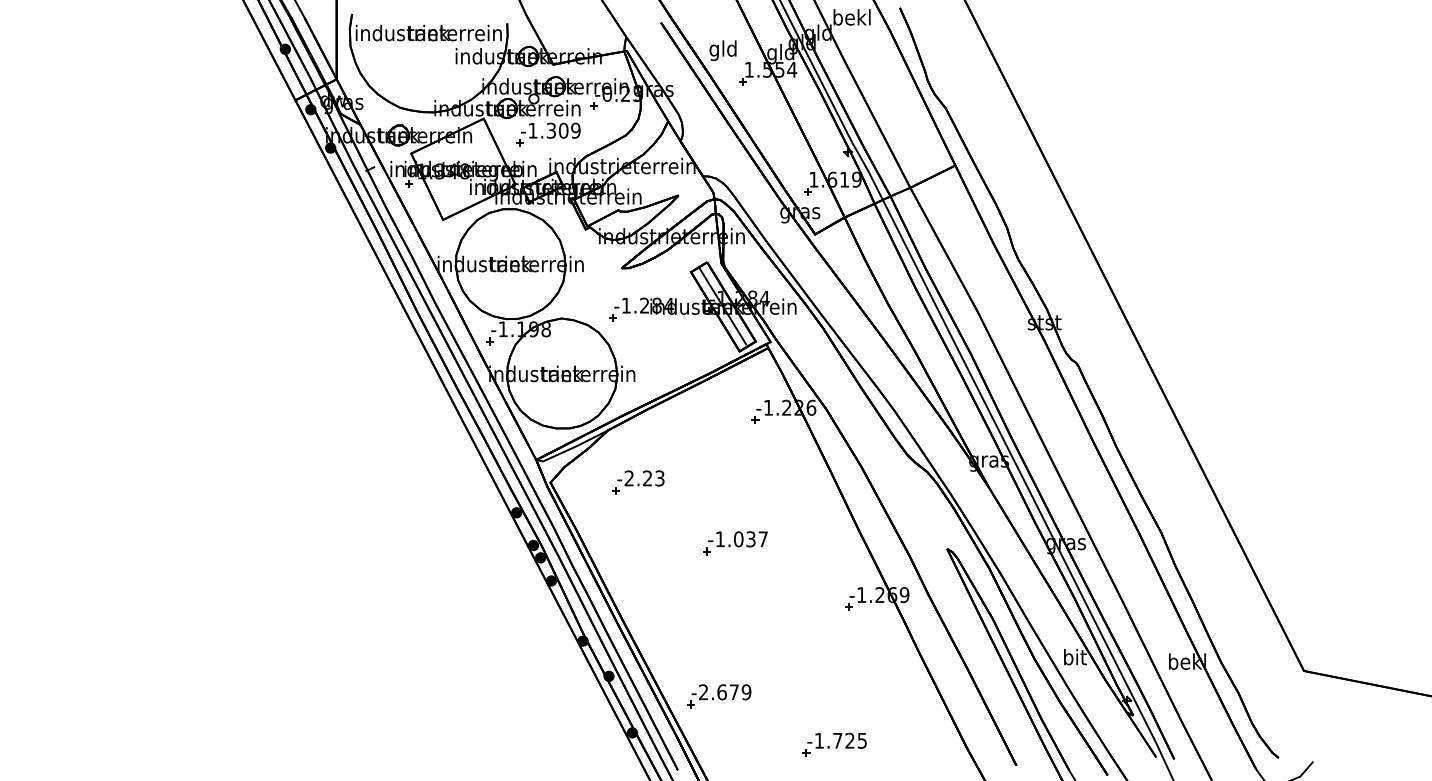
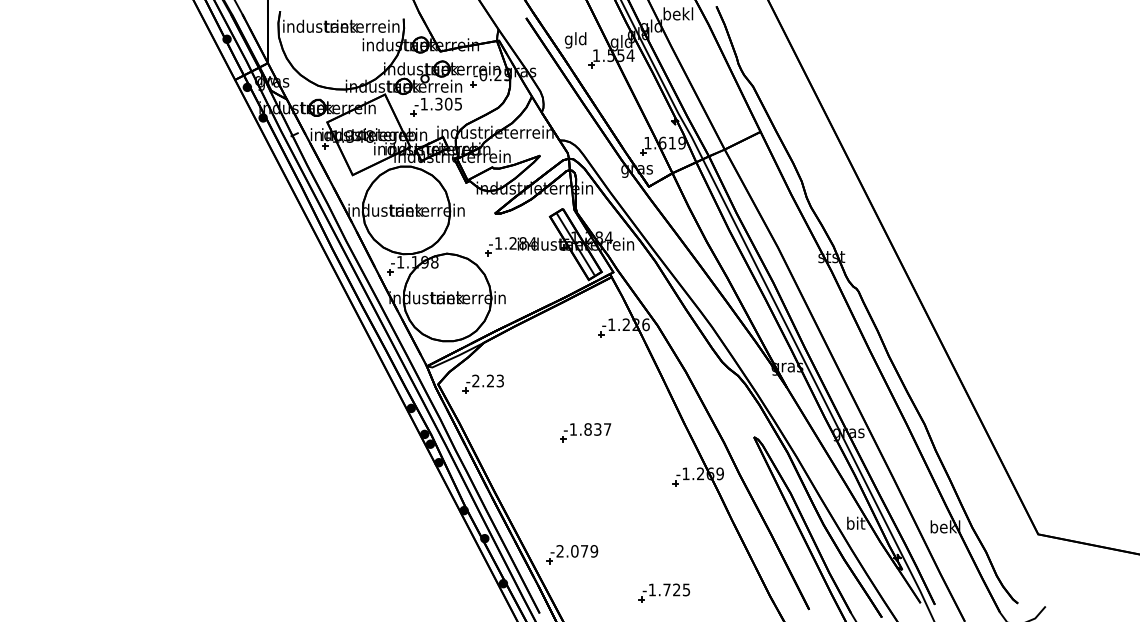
text: (575, 129) -> (458, 103), -1.309 -> -1.305
part: (637, 481) -> (482, 383), moved
text: (737, 539) -> (587, 429), -1.037 -> -1.837
text: (721, 692) -> (574, 551), -2.679 -> -2.079

